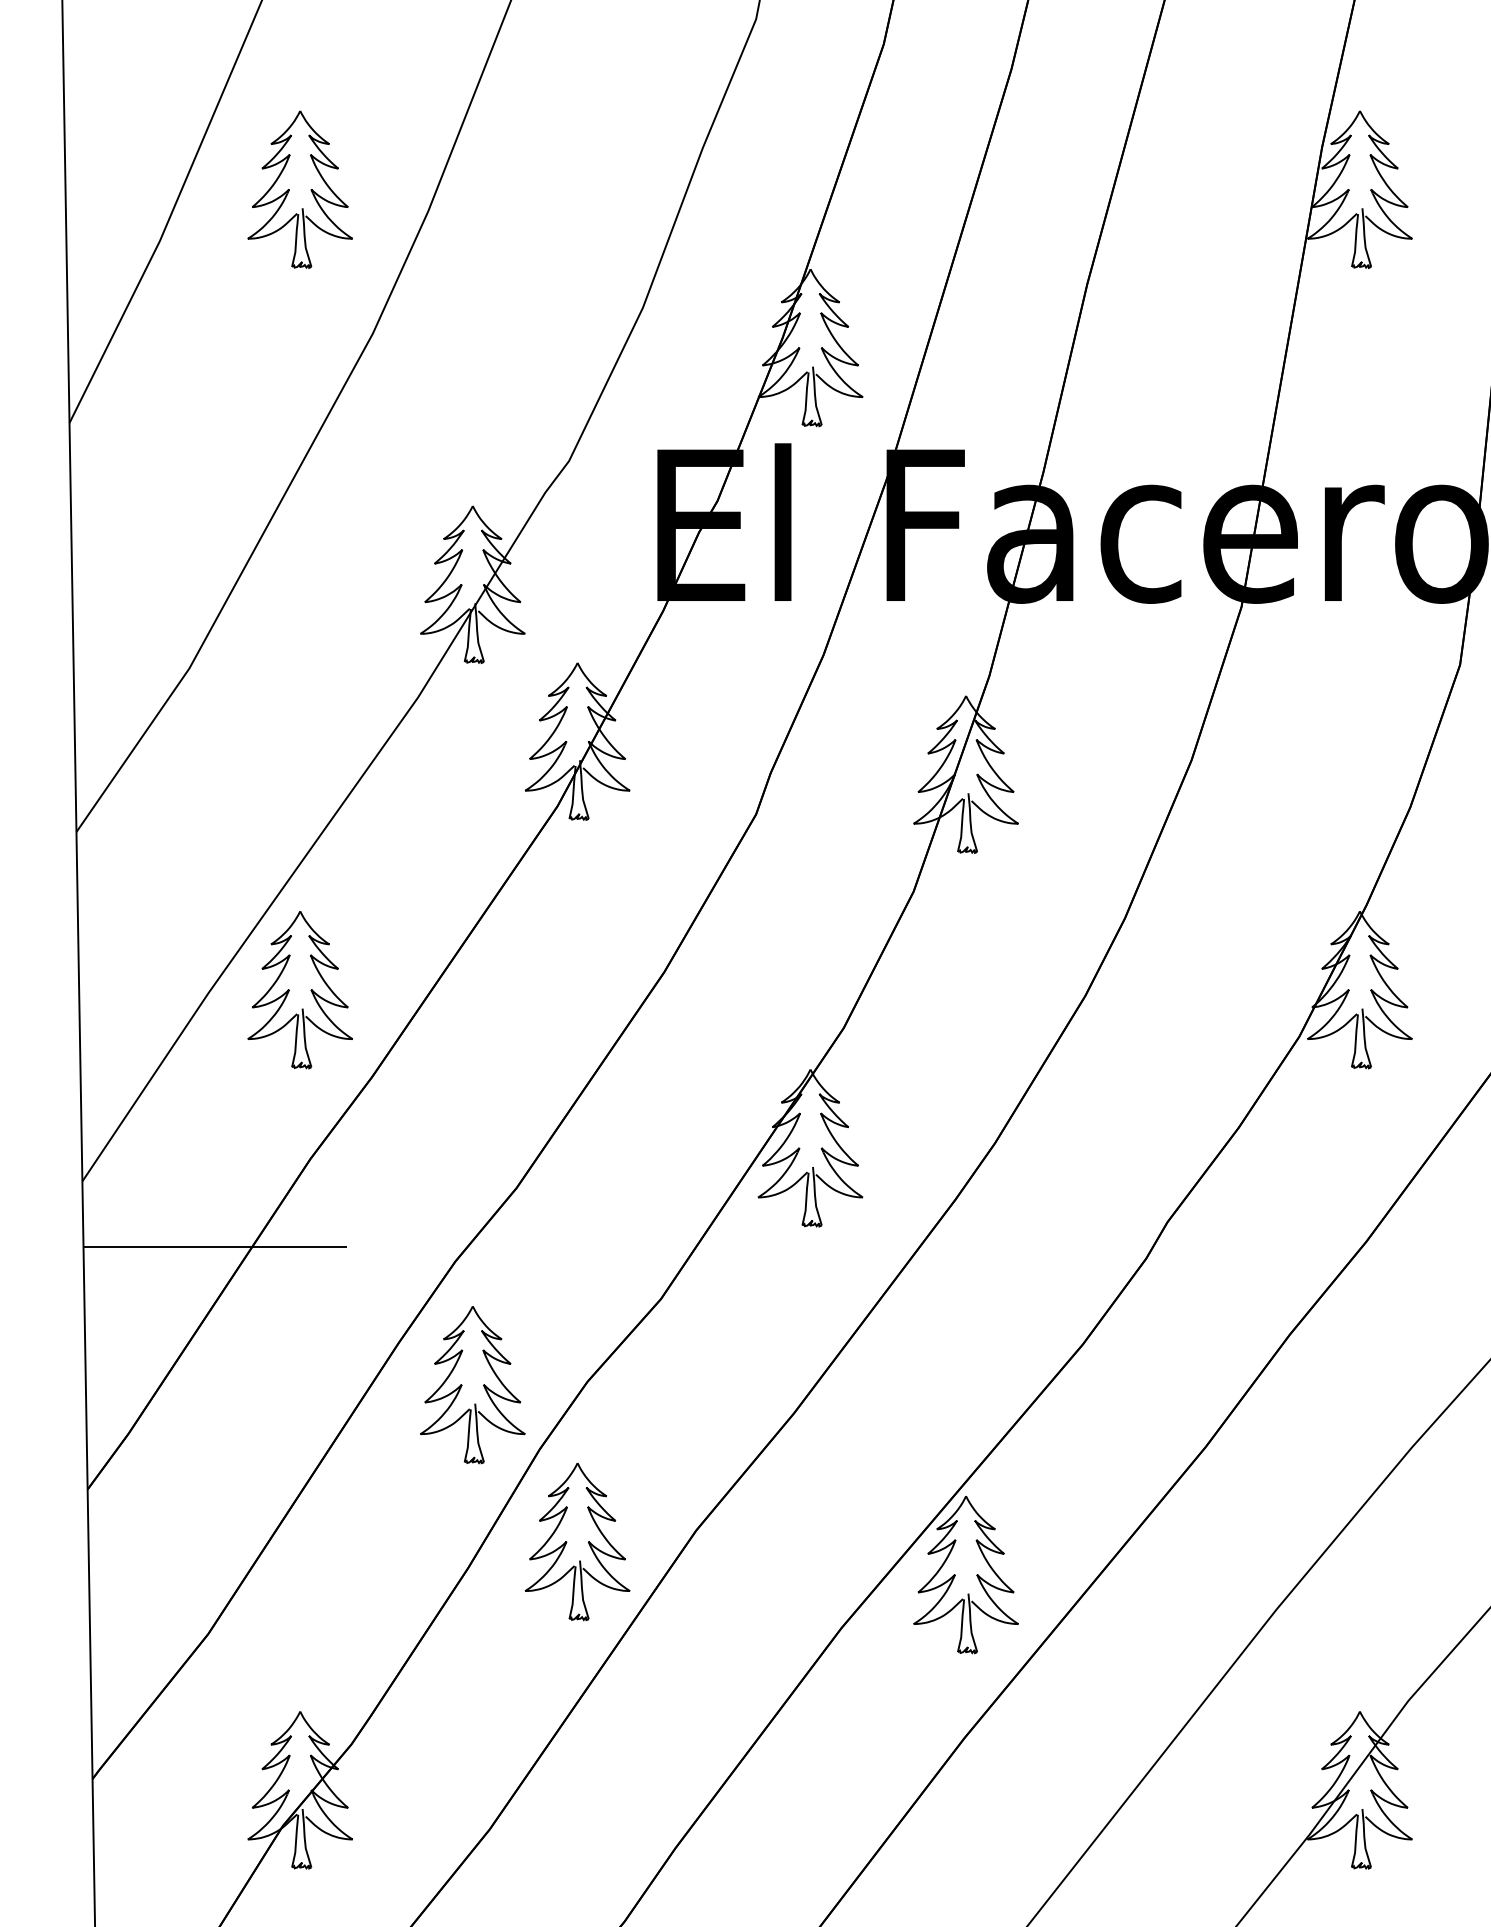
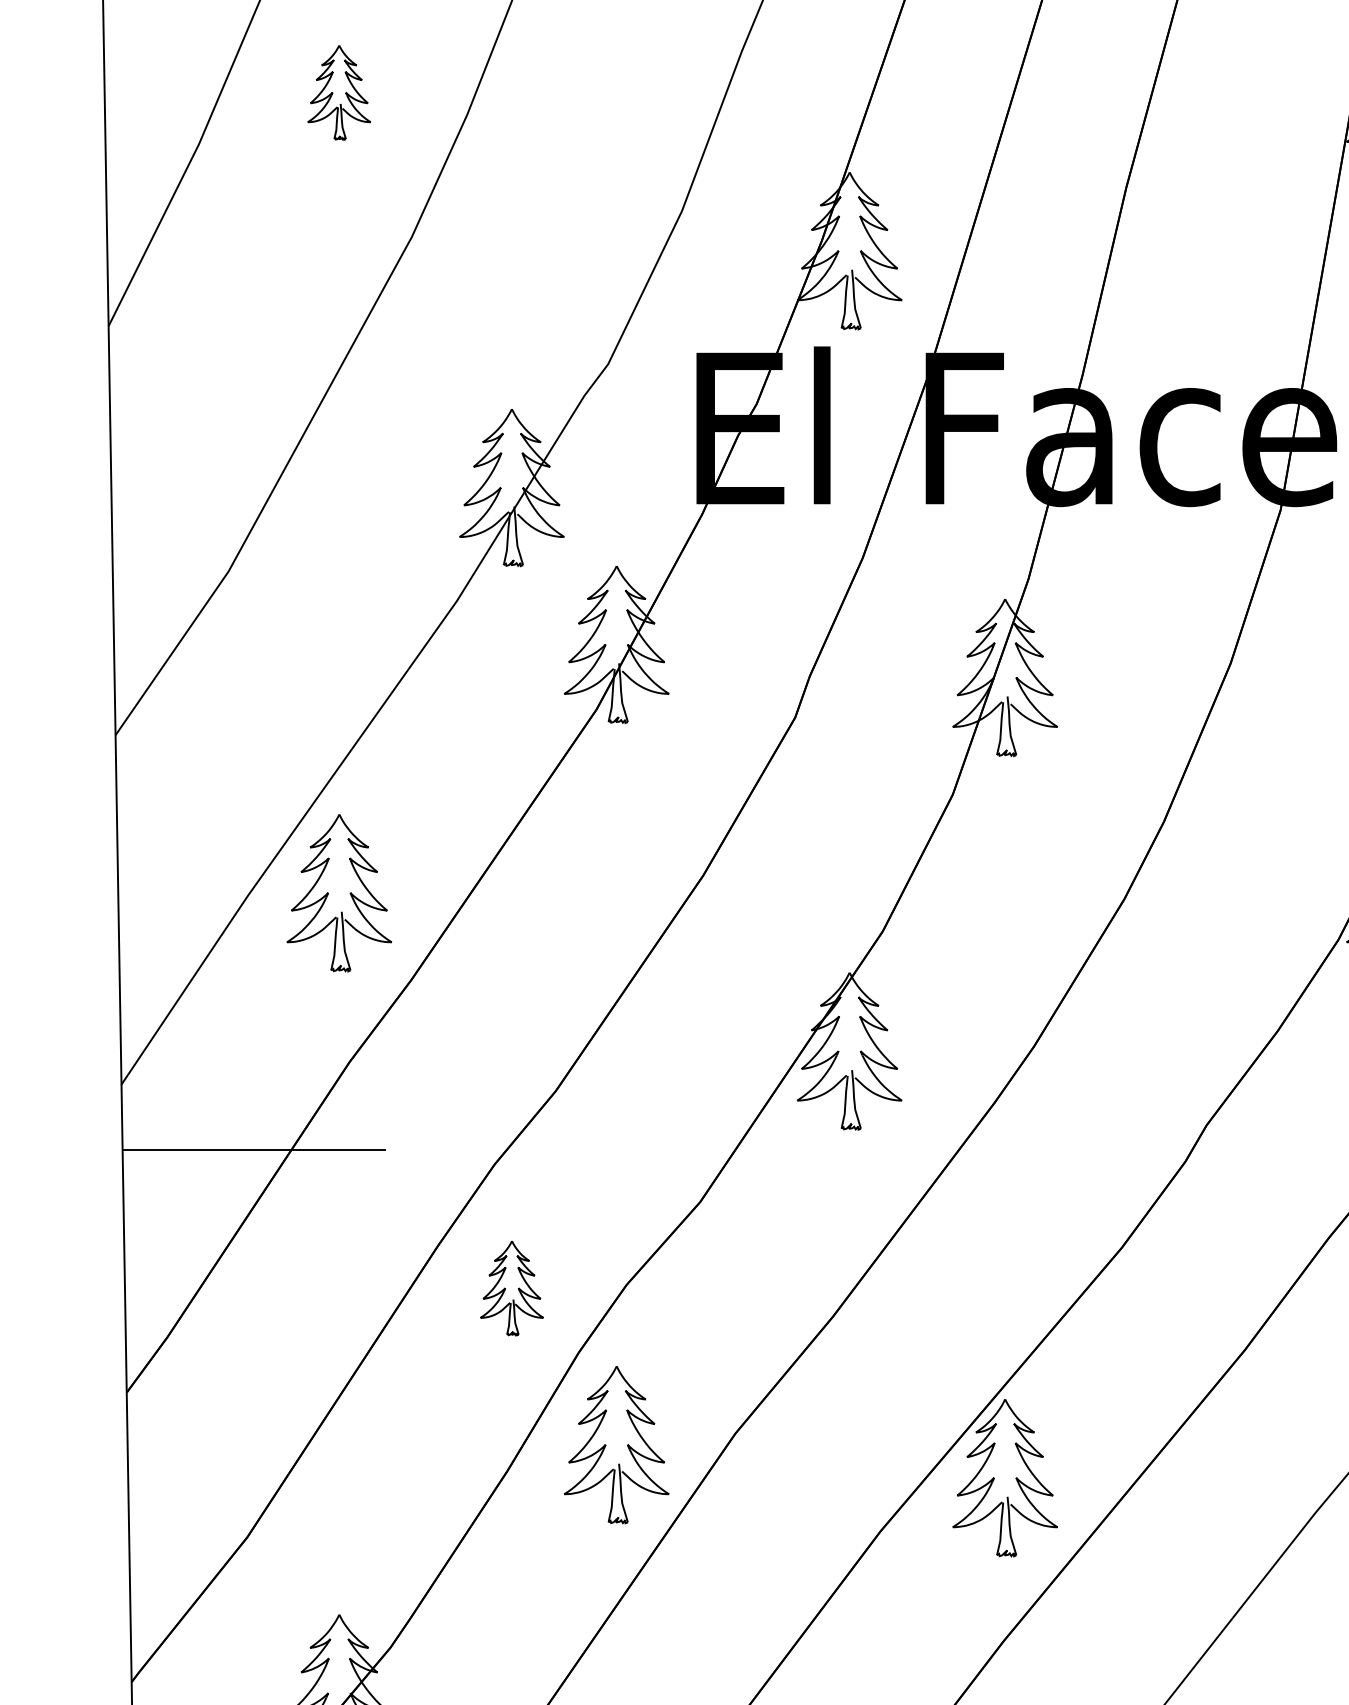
part: (299, 189) -> (338, 92), size x0.6
part: (472, 1385) -> (511, 1288), size x0.6

